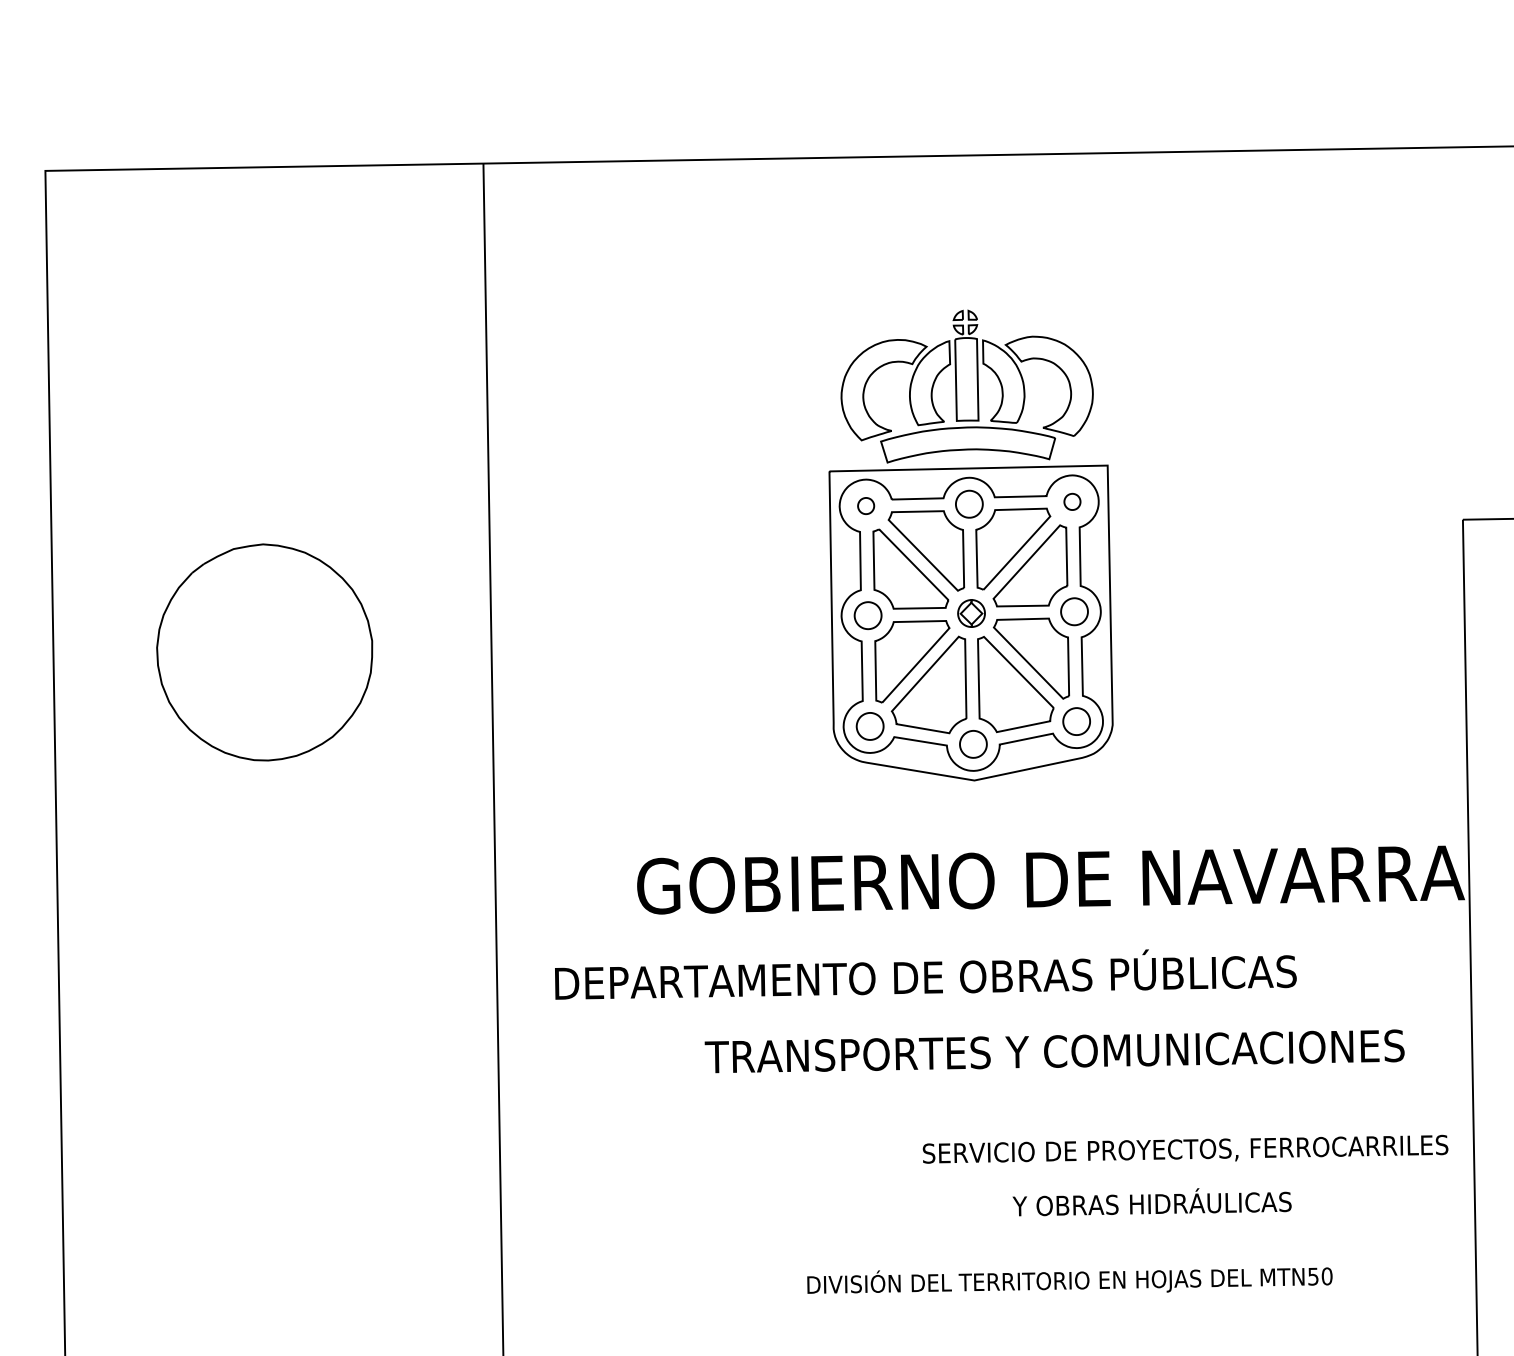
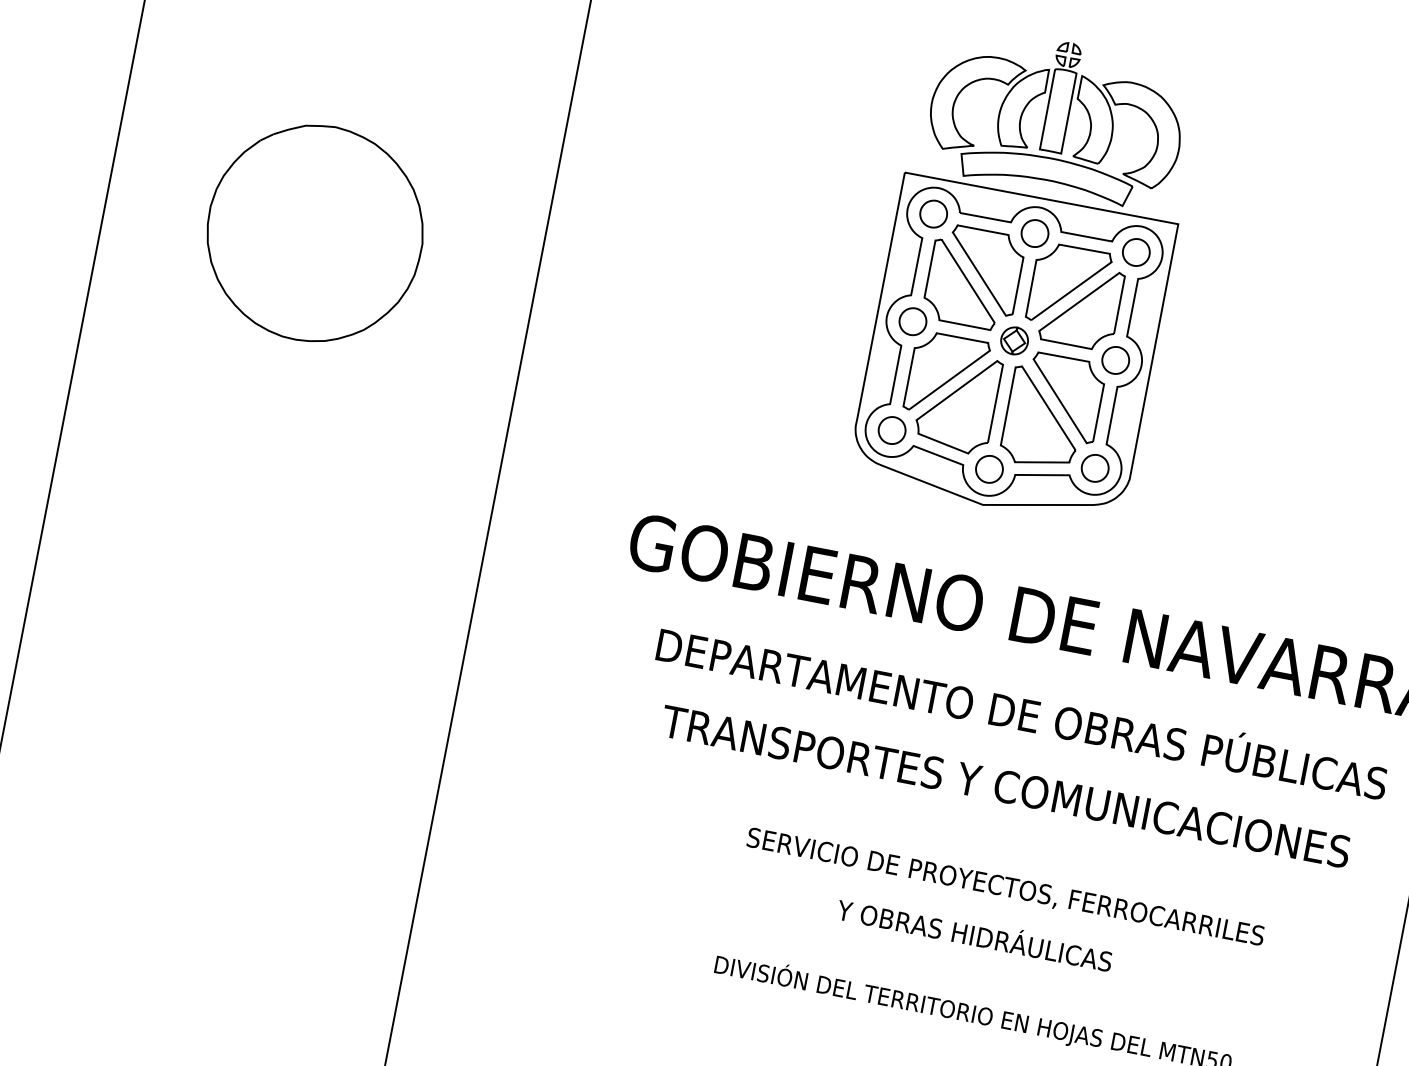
part: (1072, 501) -> (1136, 252), size x1.67
part: (865, 505) -> (933, 213), size x1.67
text: (925, 974) -> (1022, 711), moved
text: (1185, 1148) -> (1006, 885), moved
text: (1151, 1202) -> (974, 934), moved

